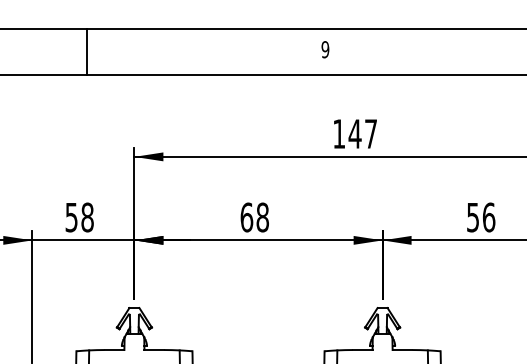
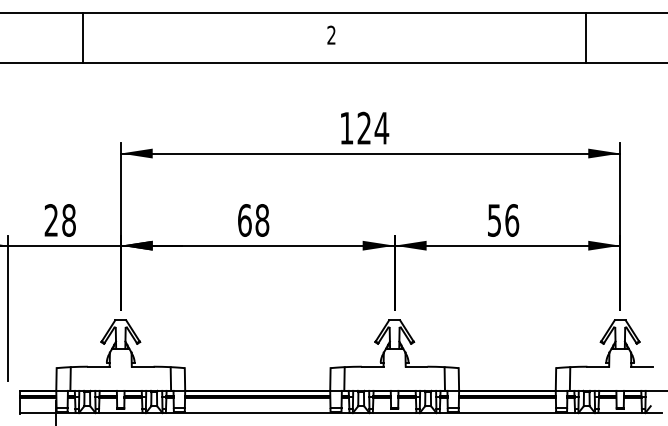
text: (325, 49) -> (331, 34), 9 -> 2
line: (87, 51) -> (82, 37), moved
text: (363, 133) -> (373, 127), 147 -> 124
text: (70, 217) -> (50, 220), 58 -> 28

